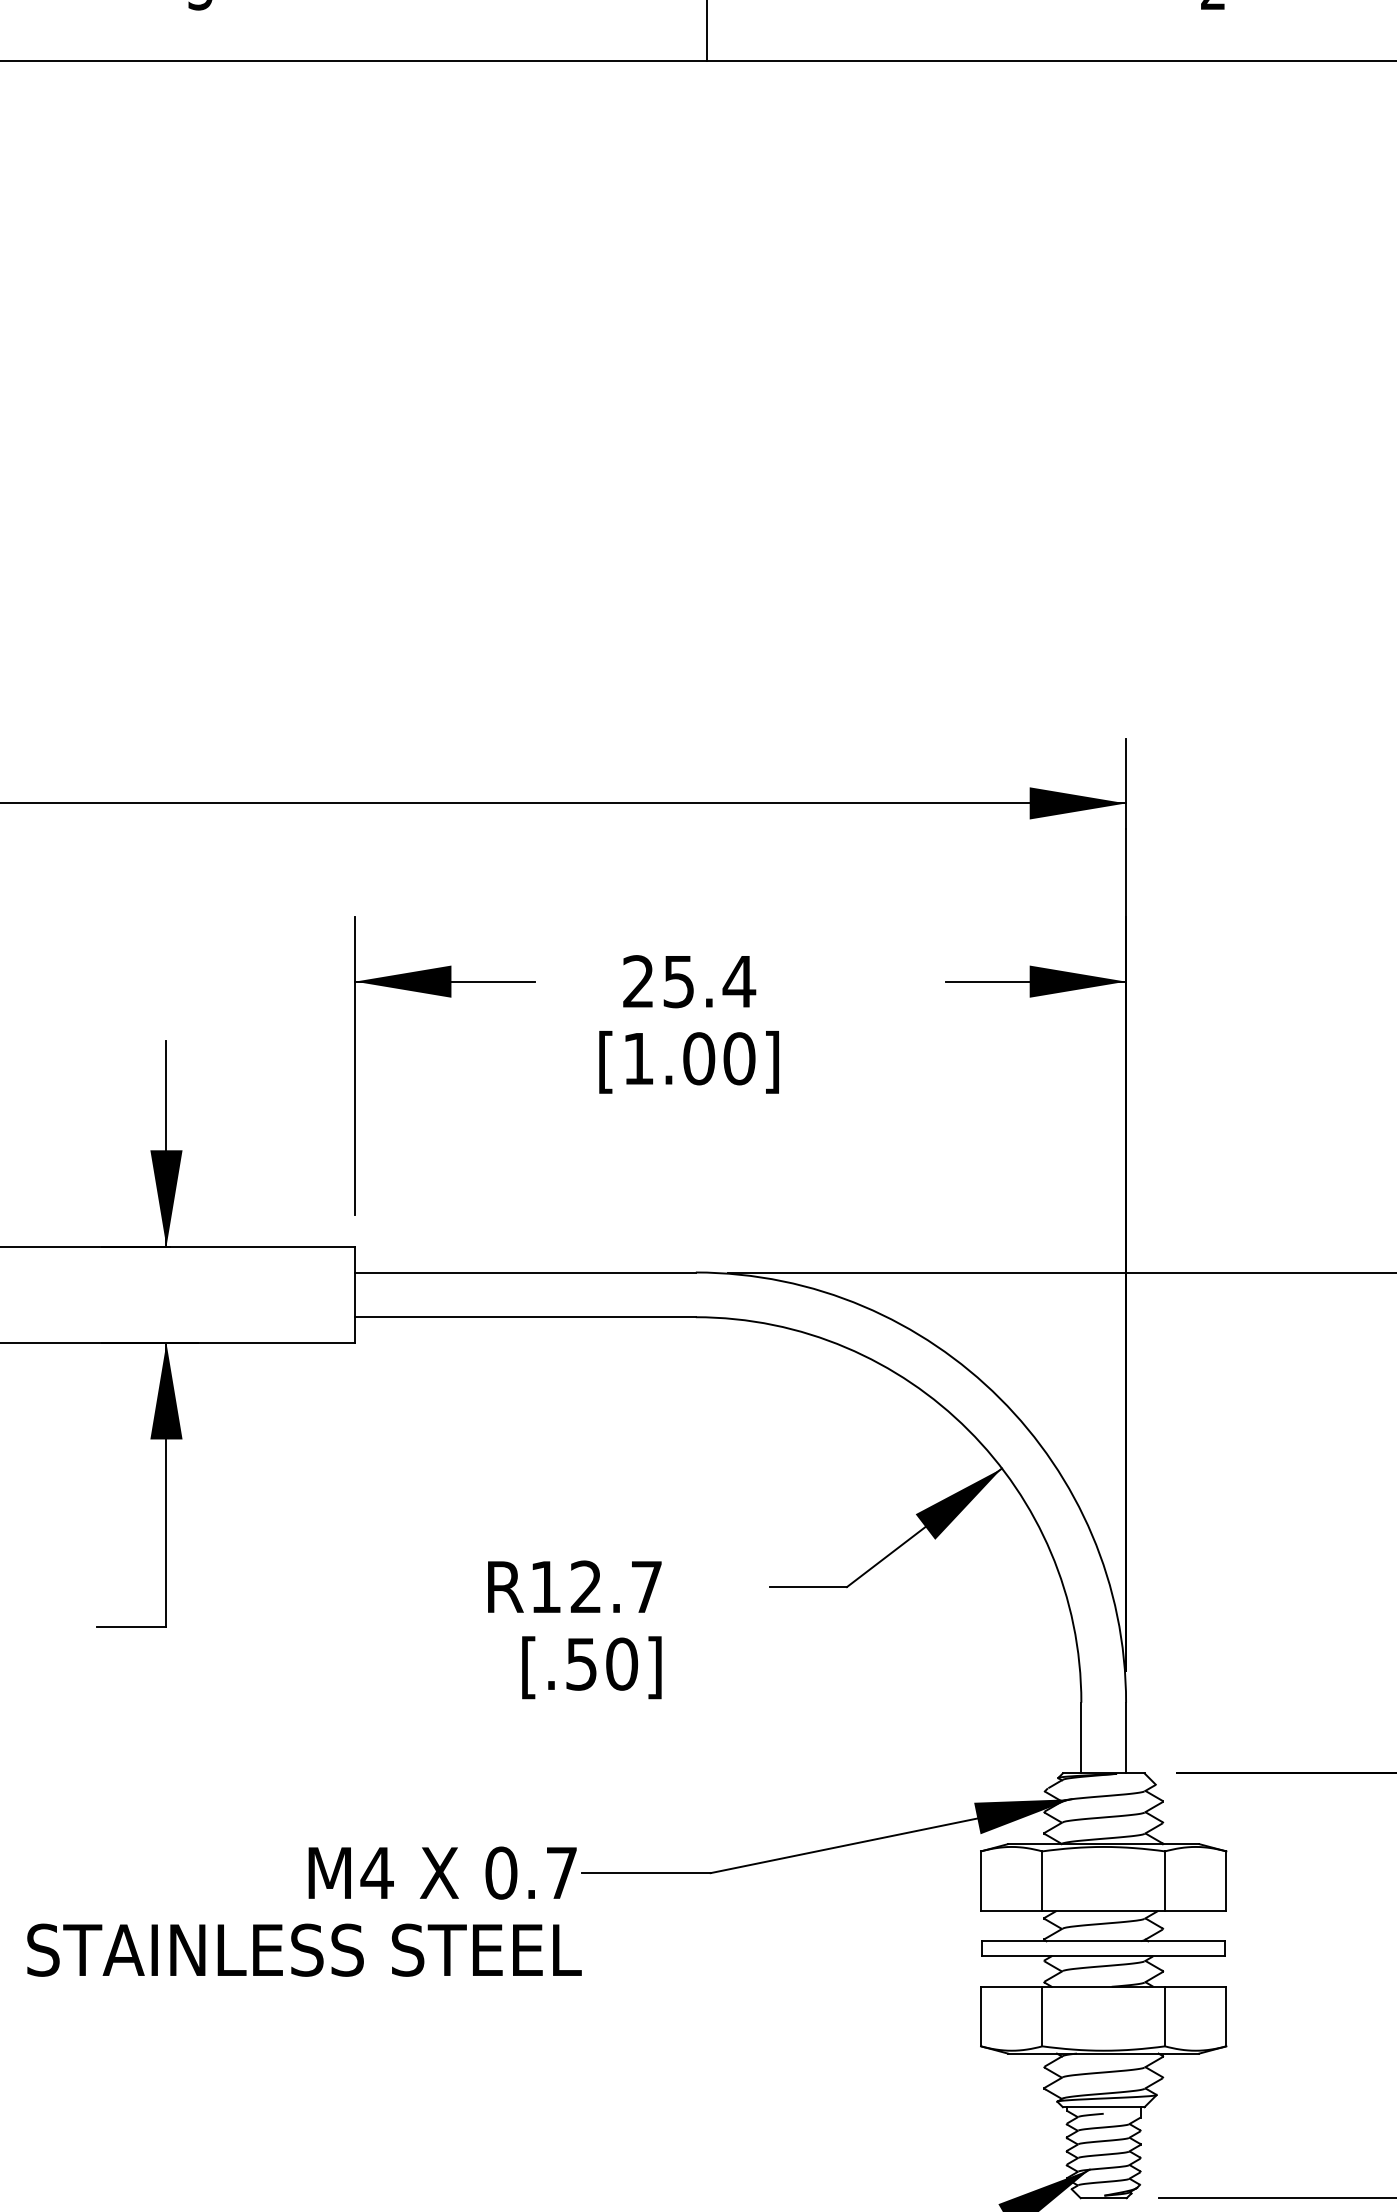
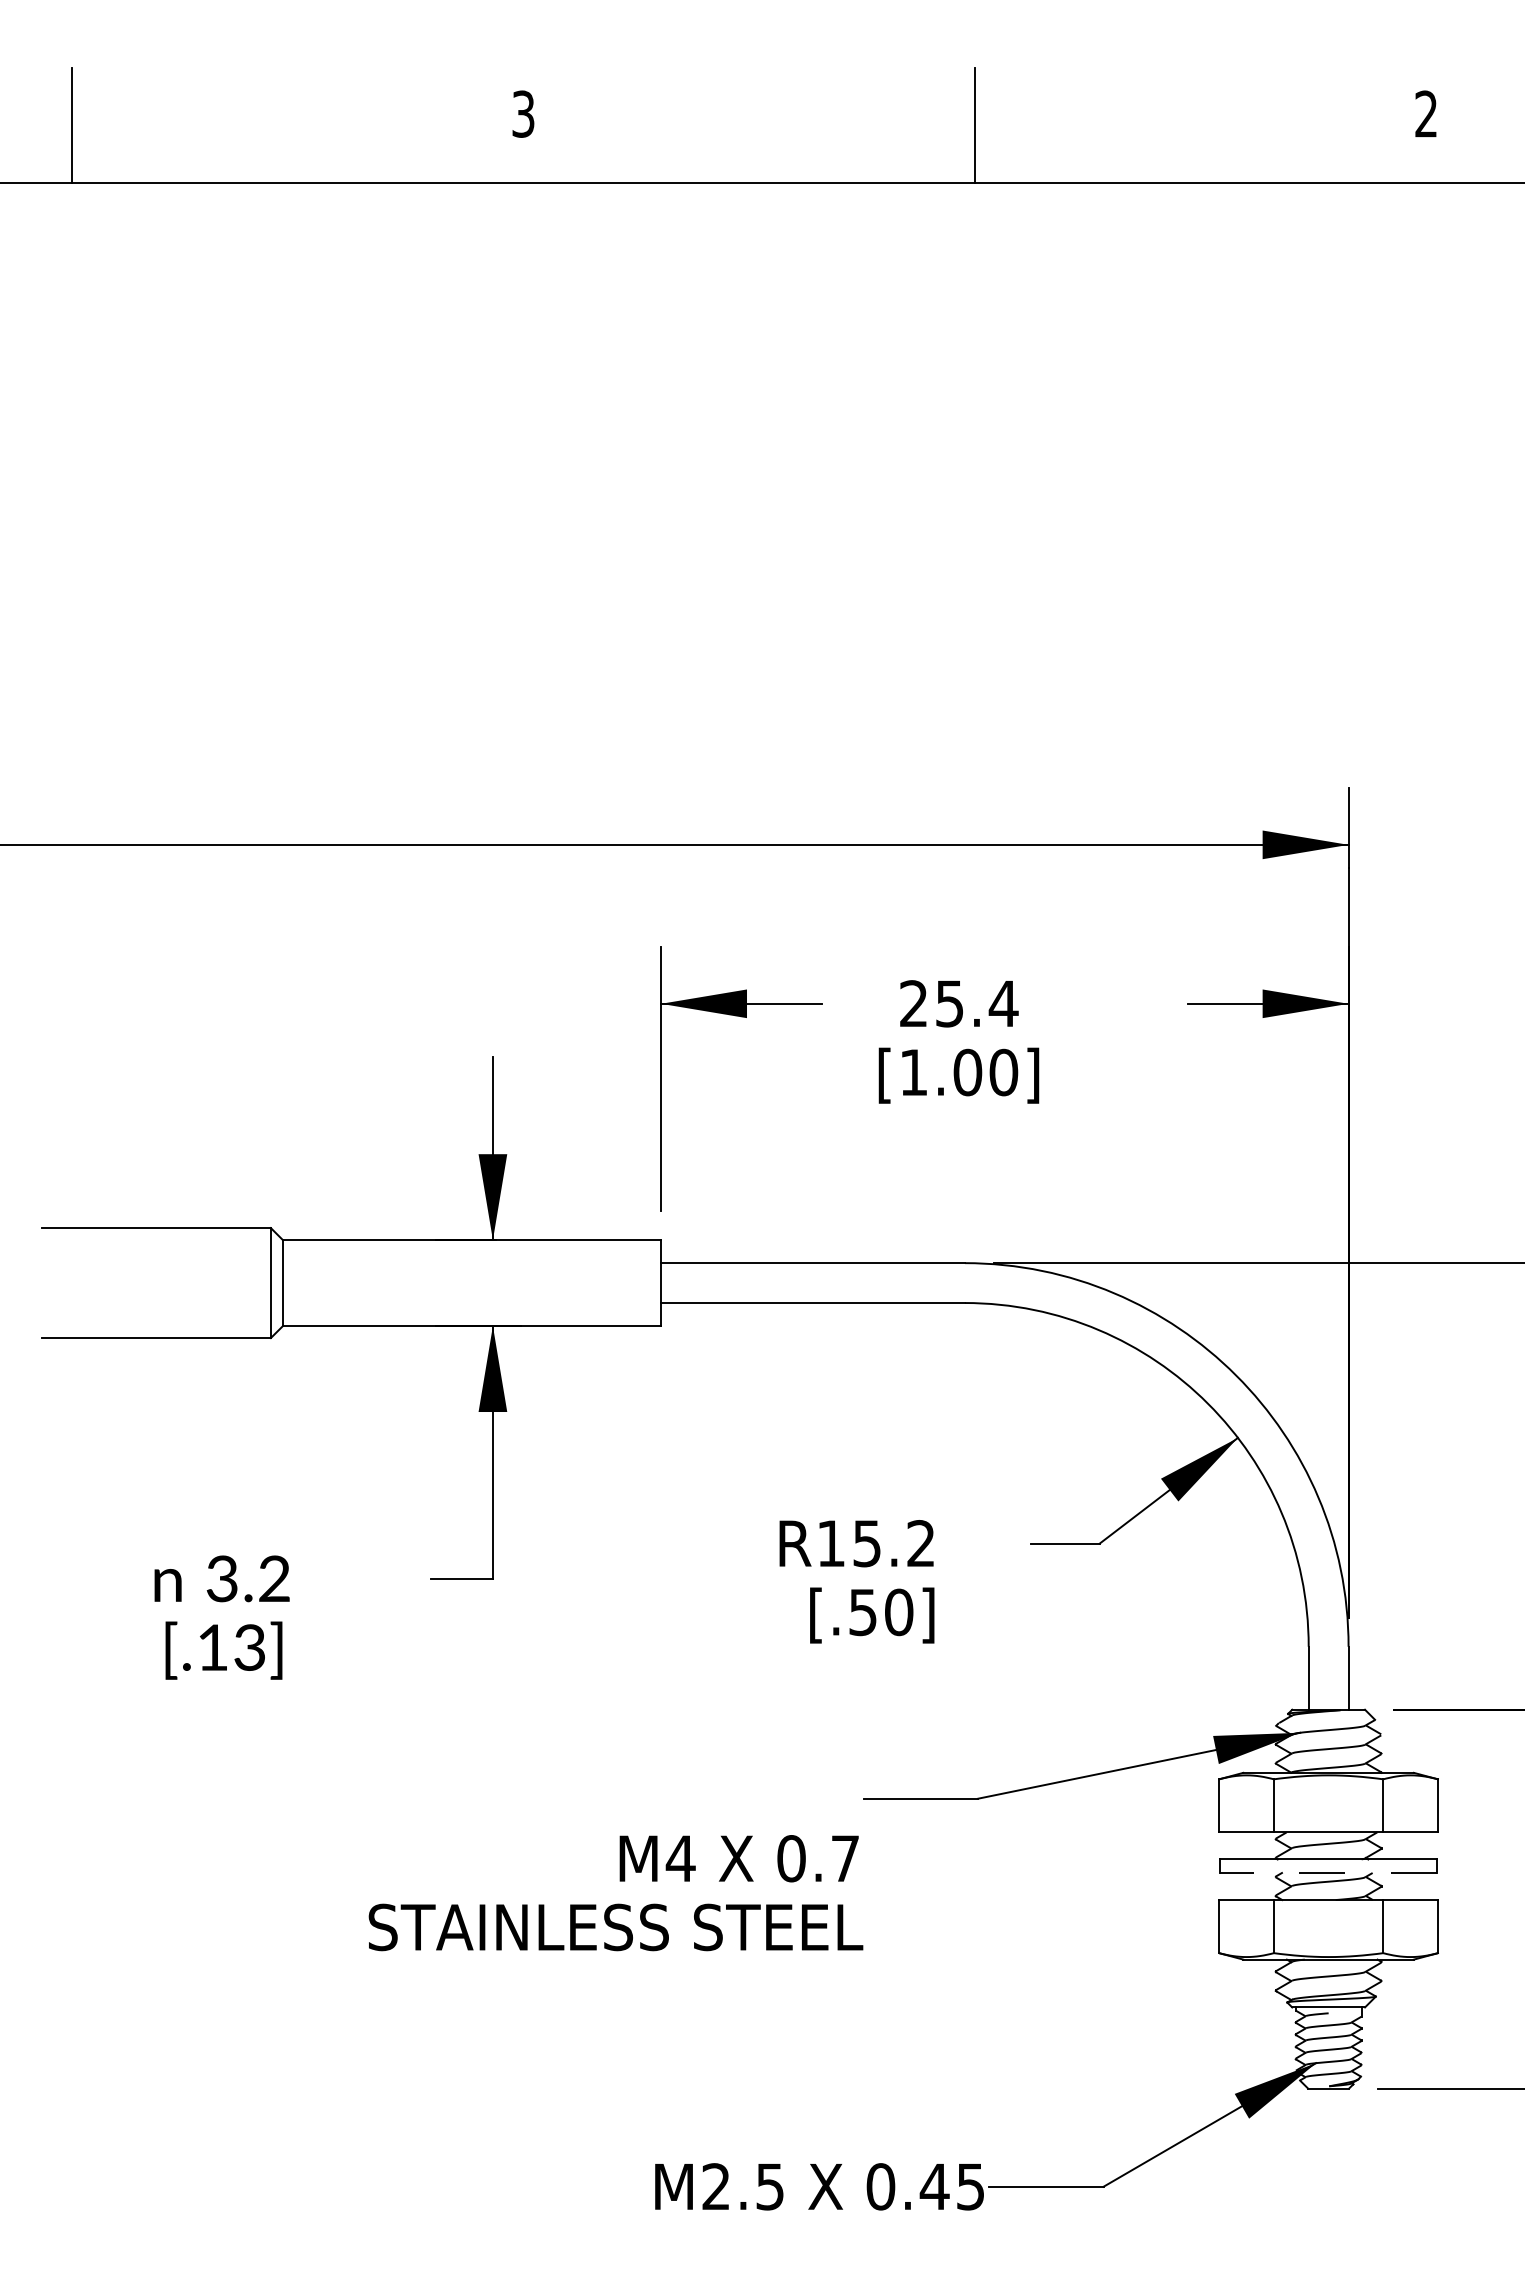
text: (615, 1586) -> (893, 1543), R12.7 -> R15.2
text: (303, 1912) -> (615, 1893), moved
line: (1103, 1957) -> (1328, 1873), solid -> dashed

